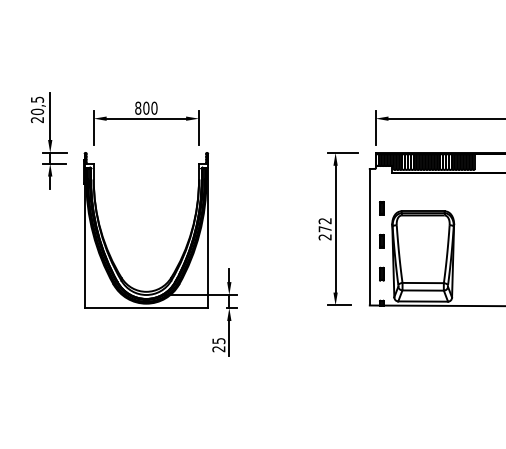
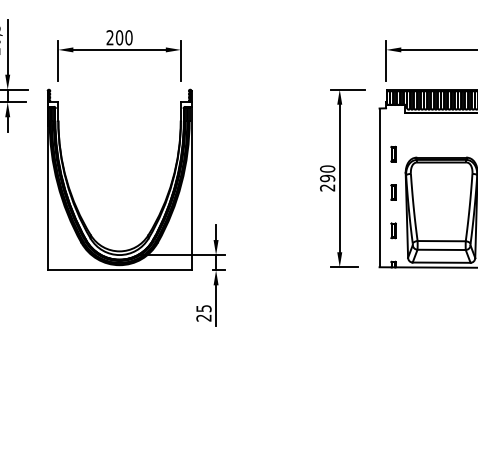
text: (138, 107) -> (110, 36), 800 -> 200
text: (324, 224) -> (326, 173), 272 -> 290

